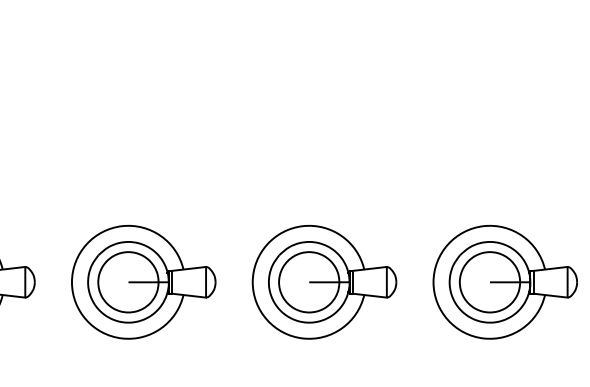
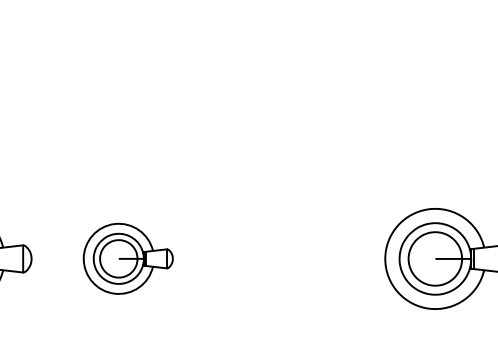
part: (143, 281) -> (128, 258), size x0.7
part: (324, 281) -> (288, 258), removed

